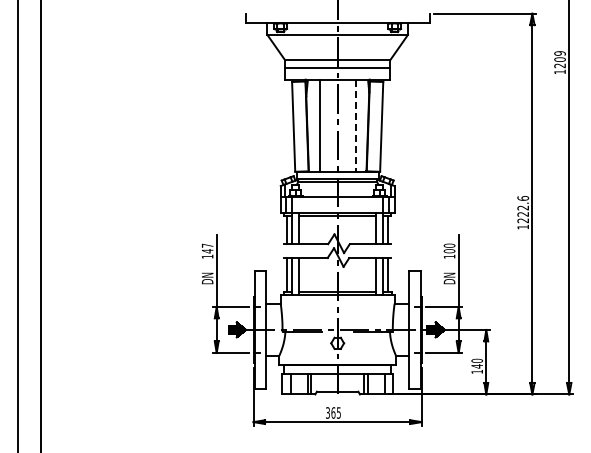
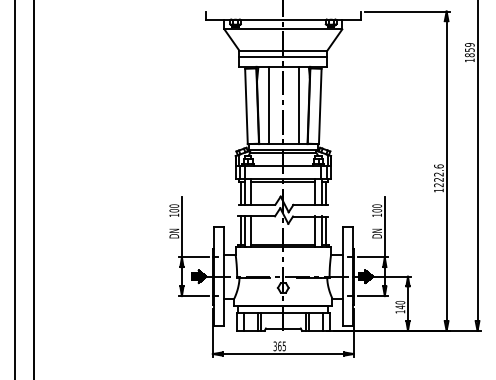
text: (559, 62) -> (469, 52), 1209 -> 1859
line: (355, 126) -> (298, 106), dashed -> solid
text: (207, 248) -> (174, 208), 147 -> 100

